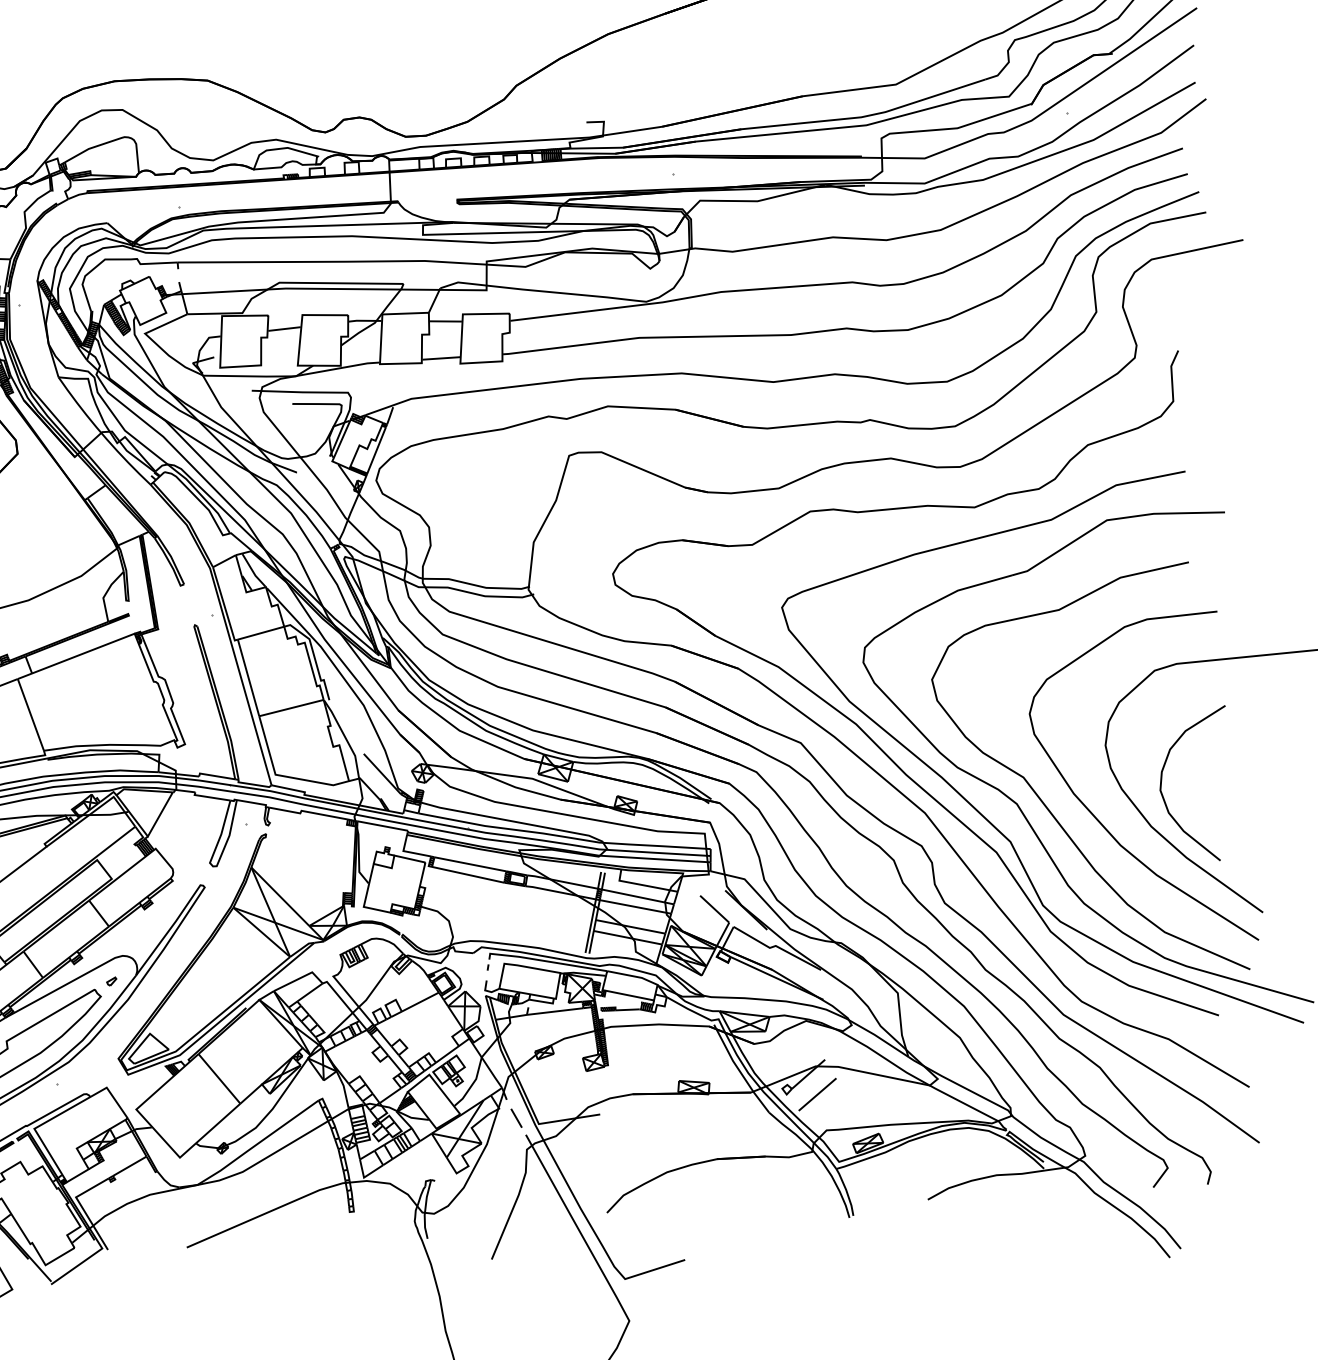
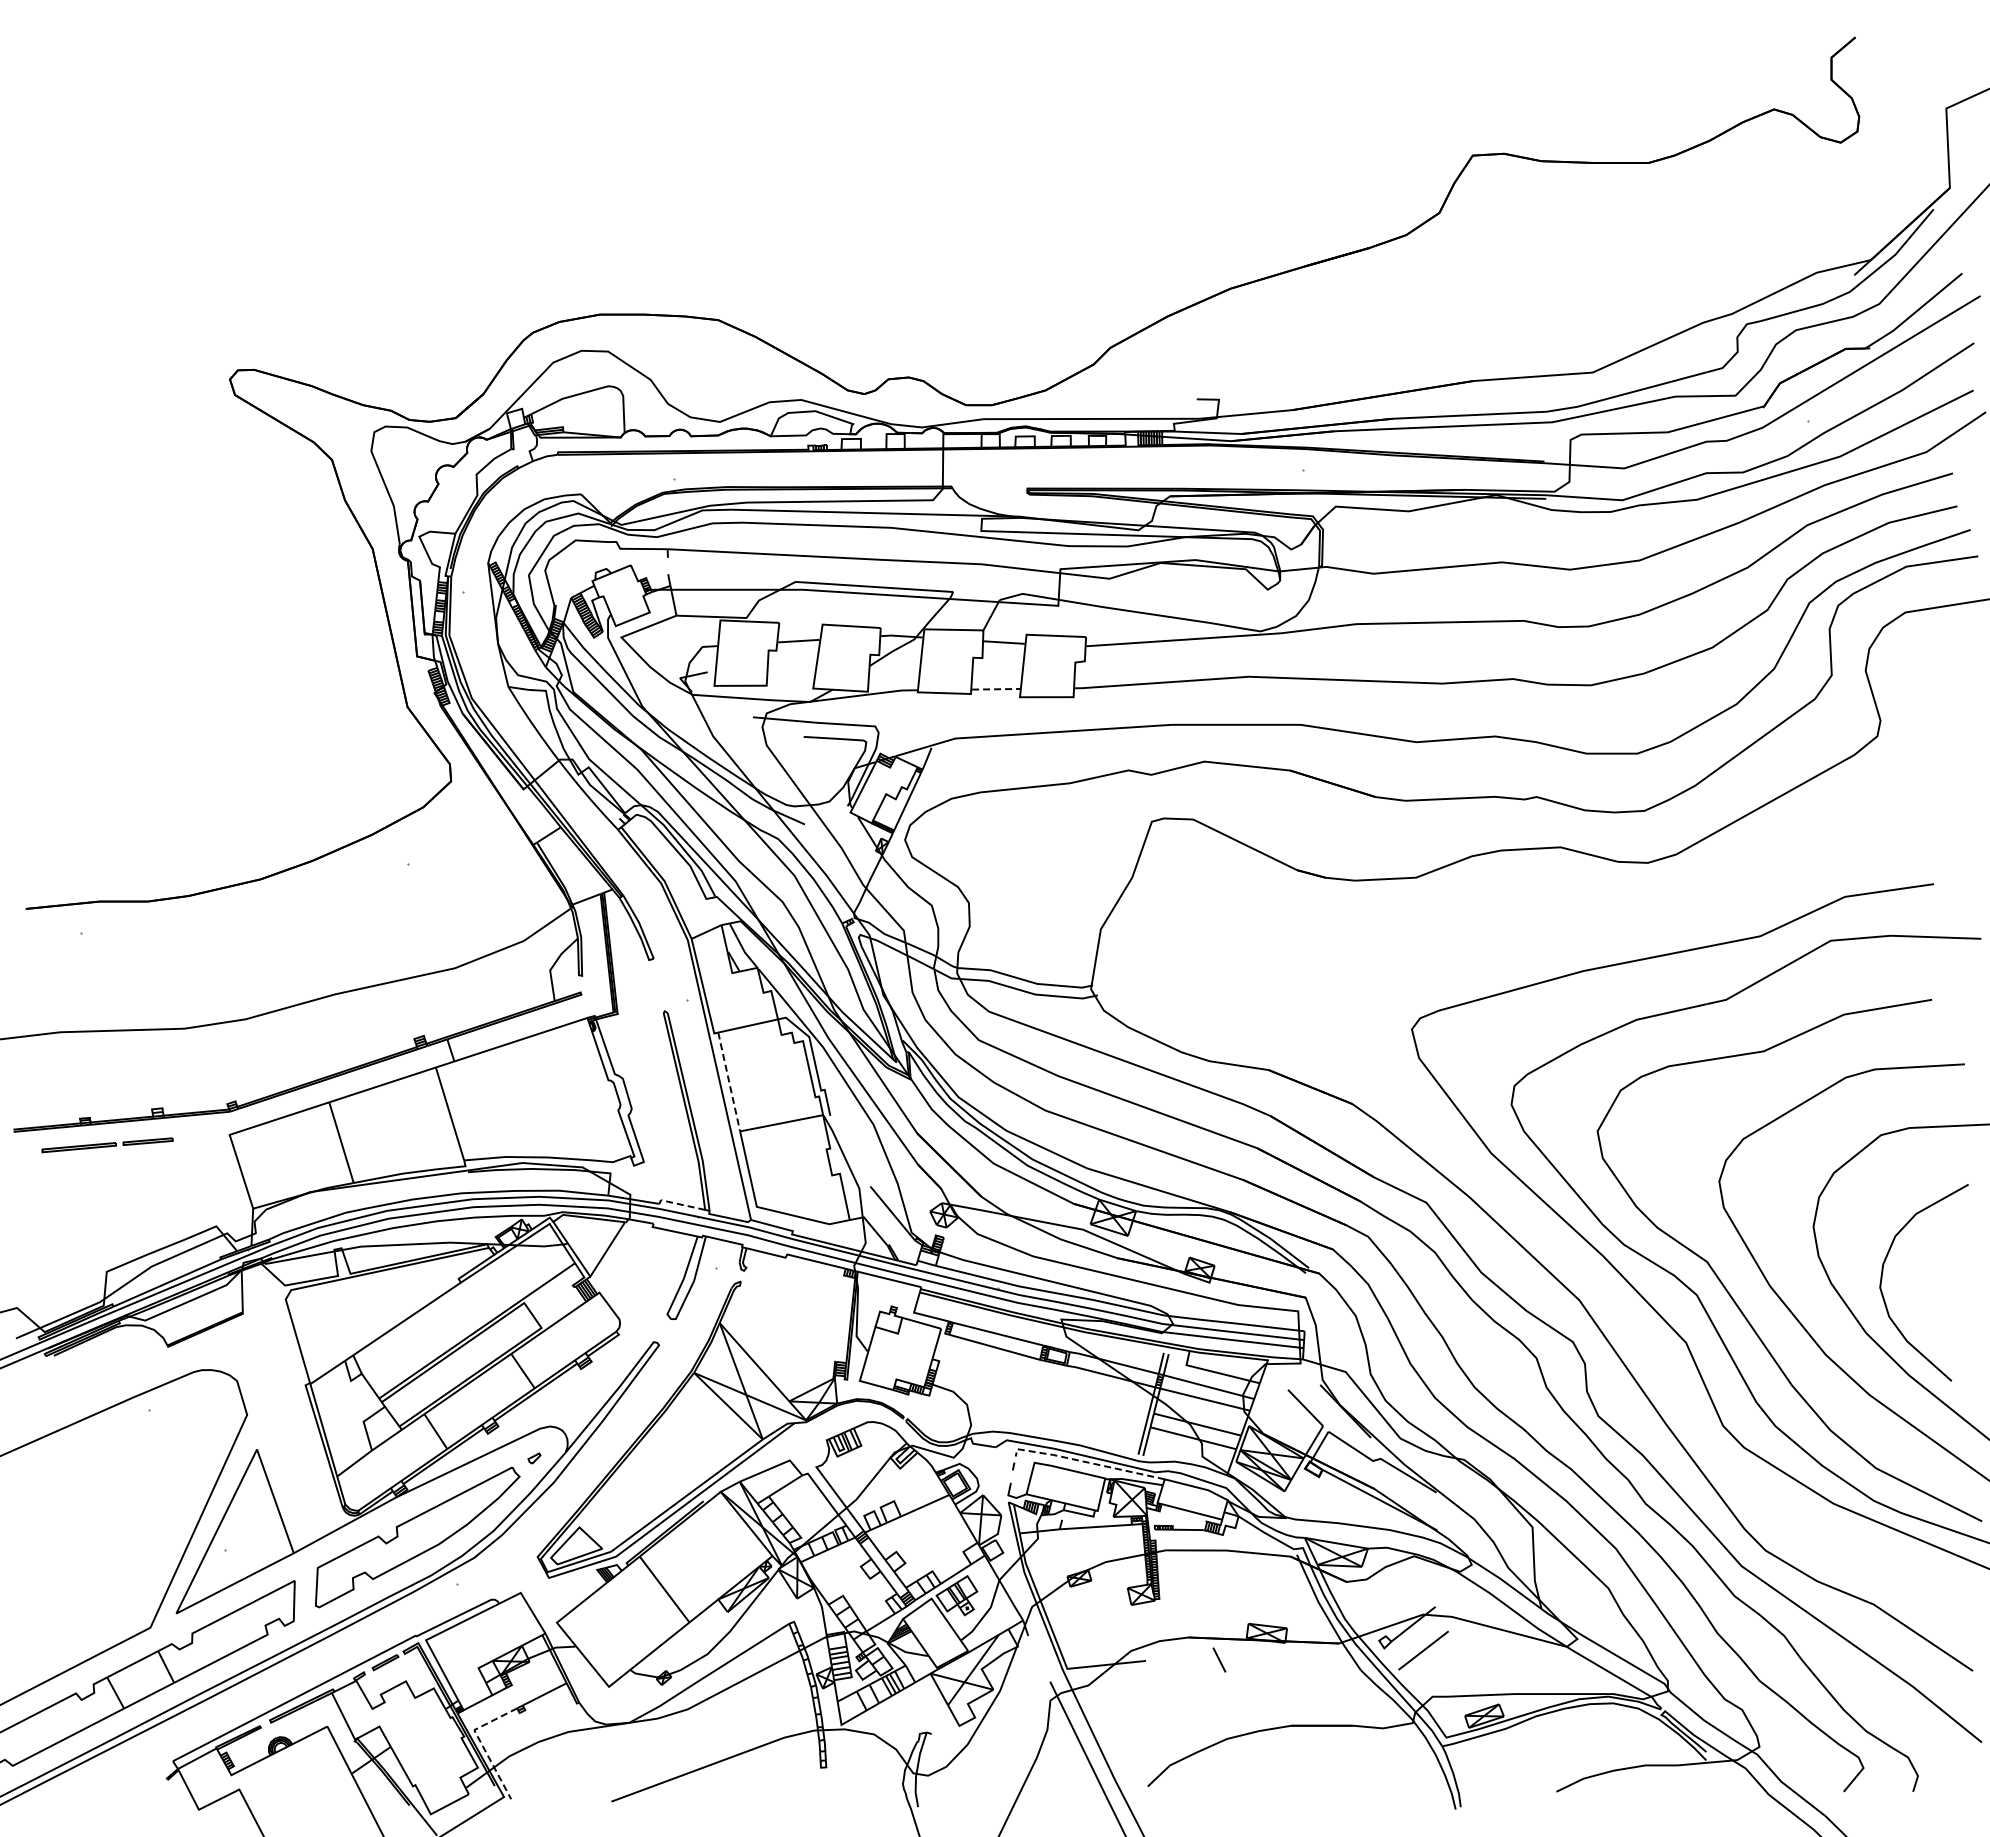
line: (441, 358) -> (996, 689), solid -> dashed
line: (248, 678) -> (729, 1082), solid -> dashed
part: (871, 738) -> (1516, 1201), removed
line: (215, 776) -> (680, 1204), solid -> dashed
line: (544, 961) -> (1085, 1462), solid -> dashed
line: (516, 1117) -> (1219, 1659), moved
line: (82, 1207) -> (481, 1743), solid -> dashed

